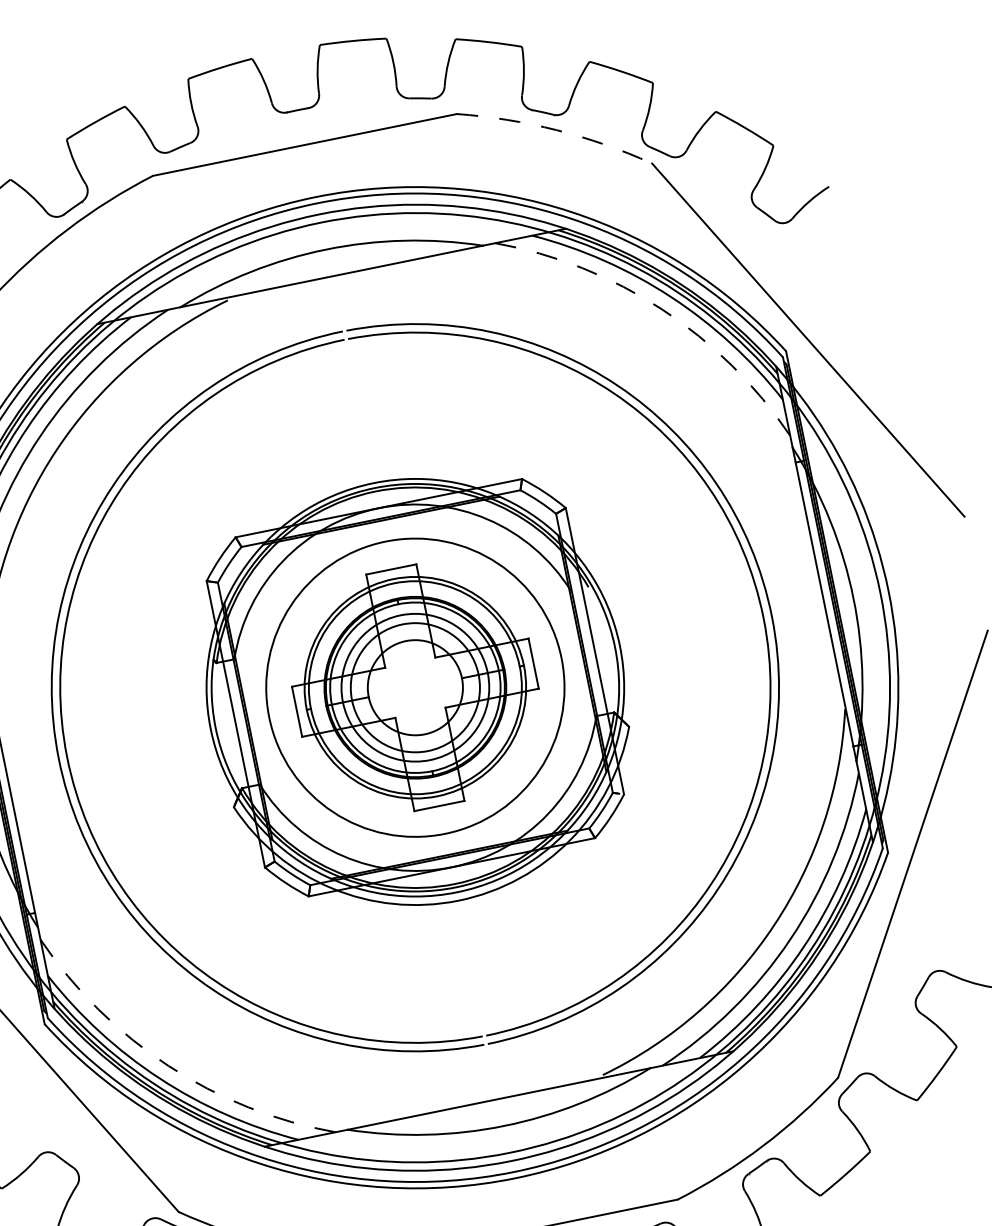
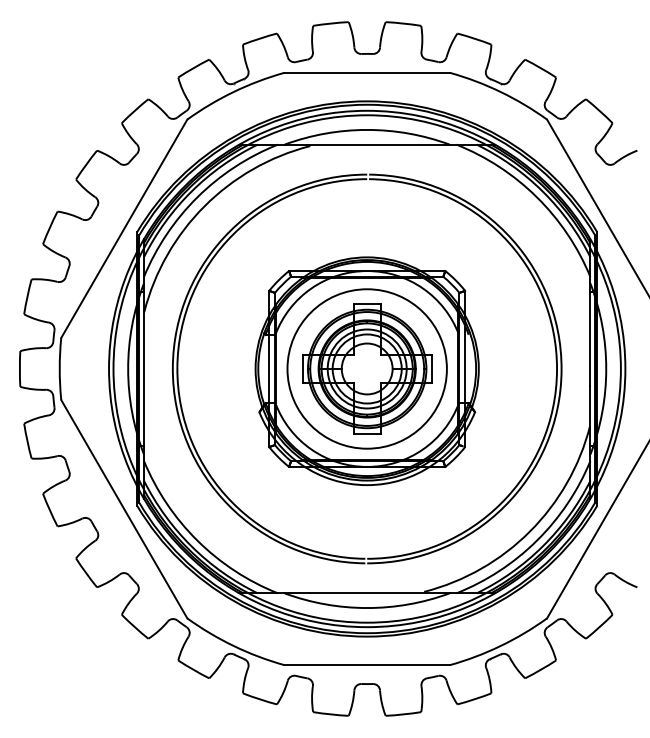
arc: (556, 129) -> (500, 91), dashed -> solid
arc: (661, 310) -> (536, 197), dashed -> solid
arc: (168, 1065) -> (197, 540), dashed -> solid

